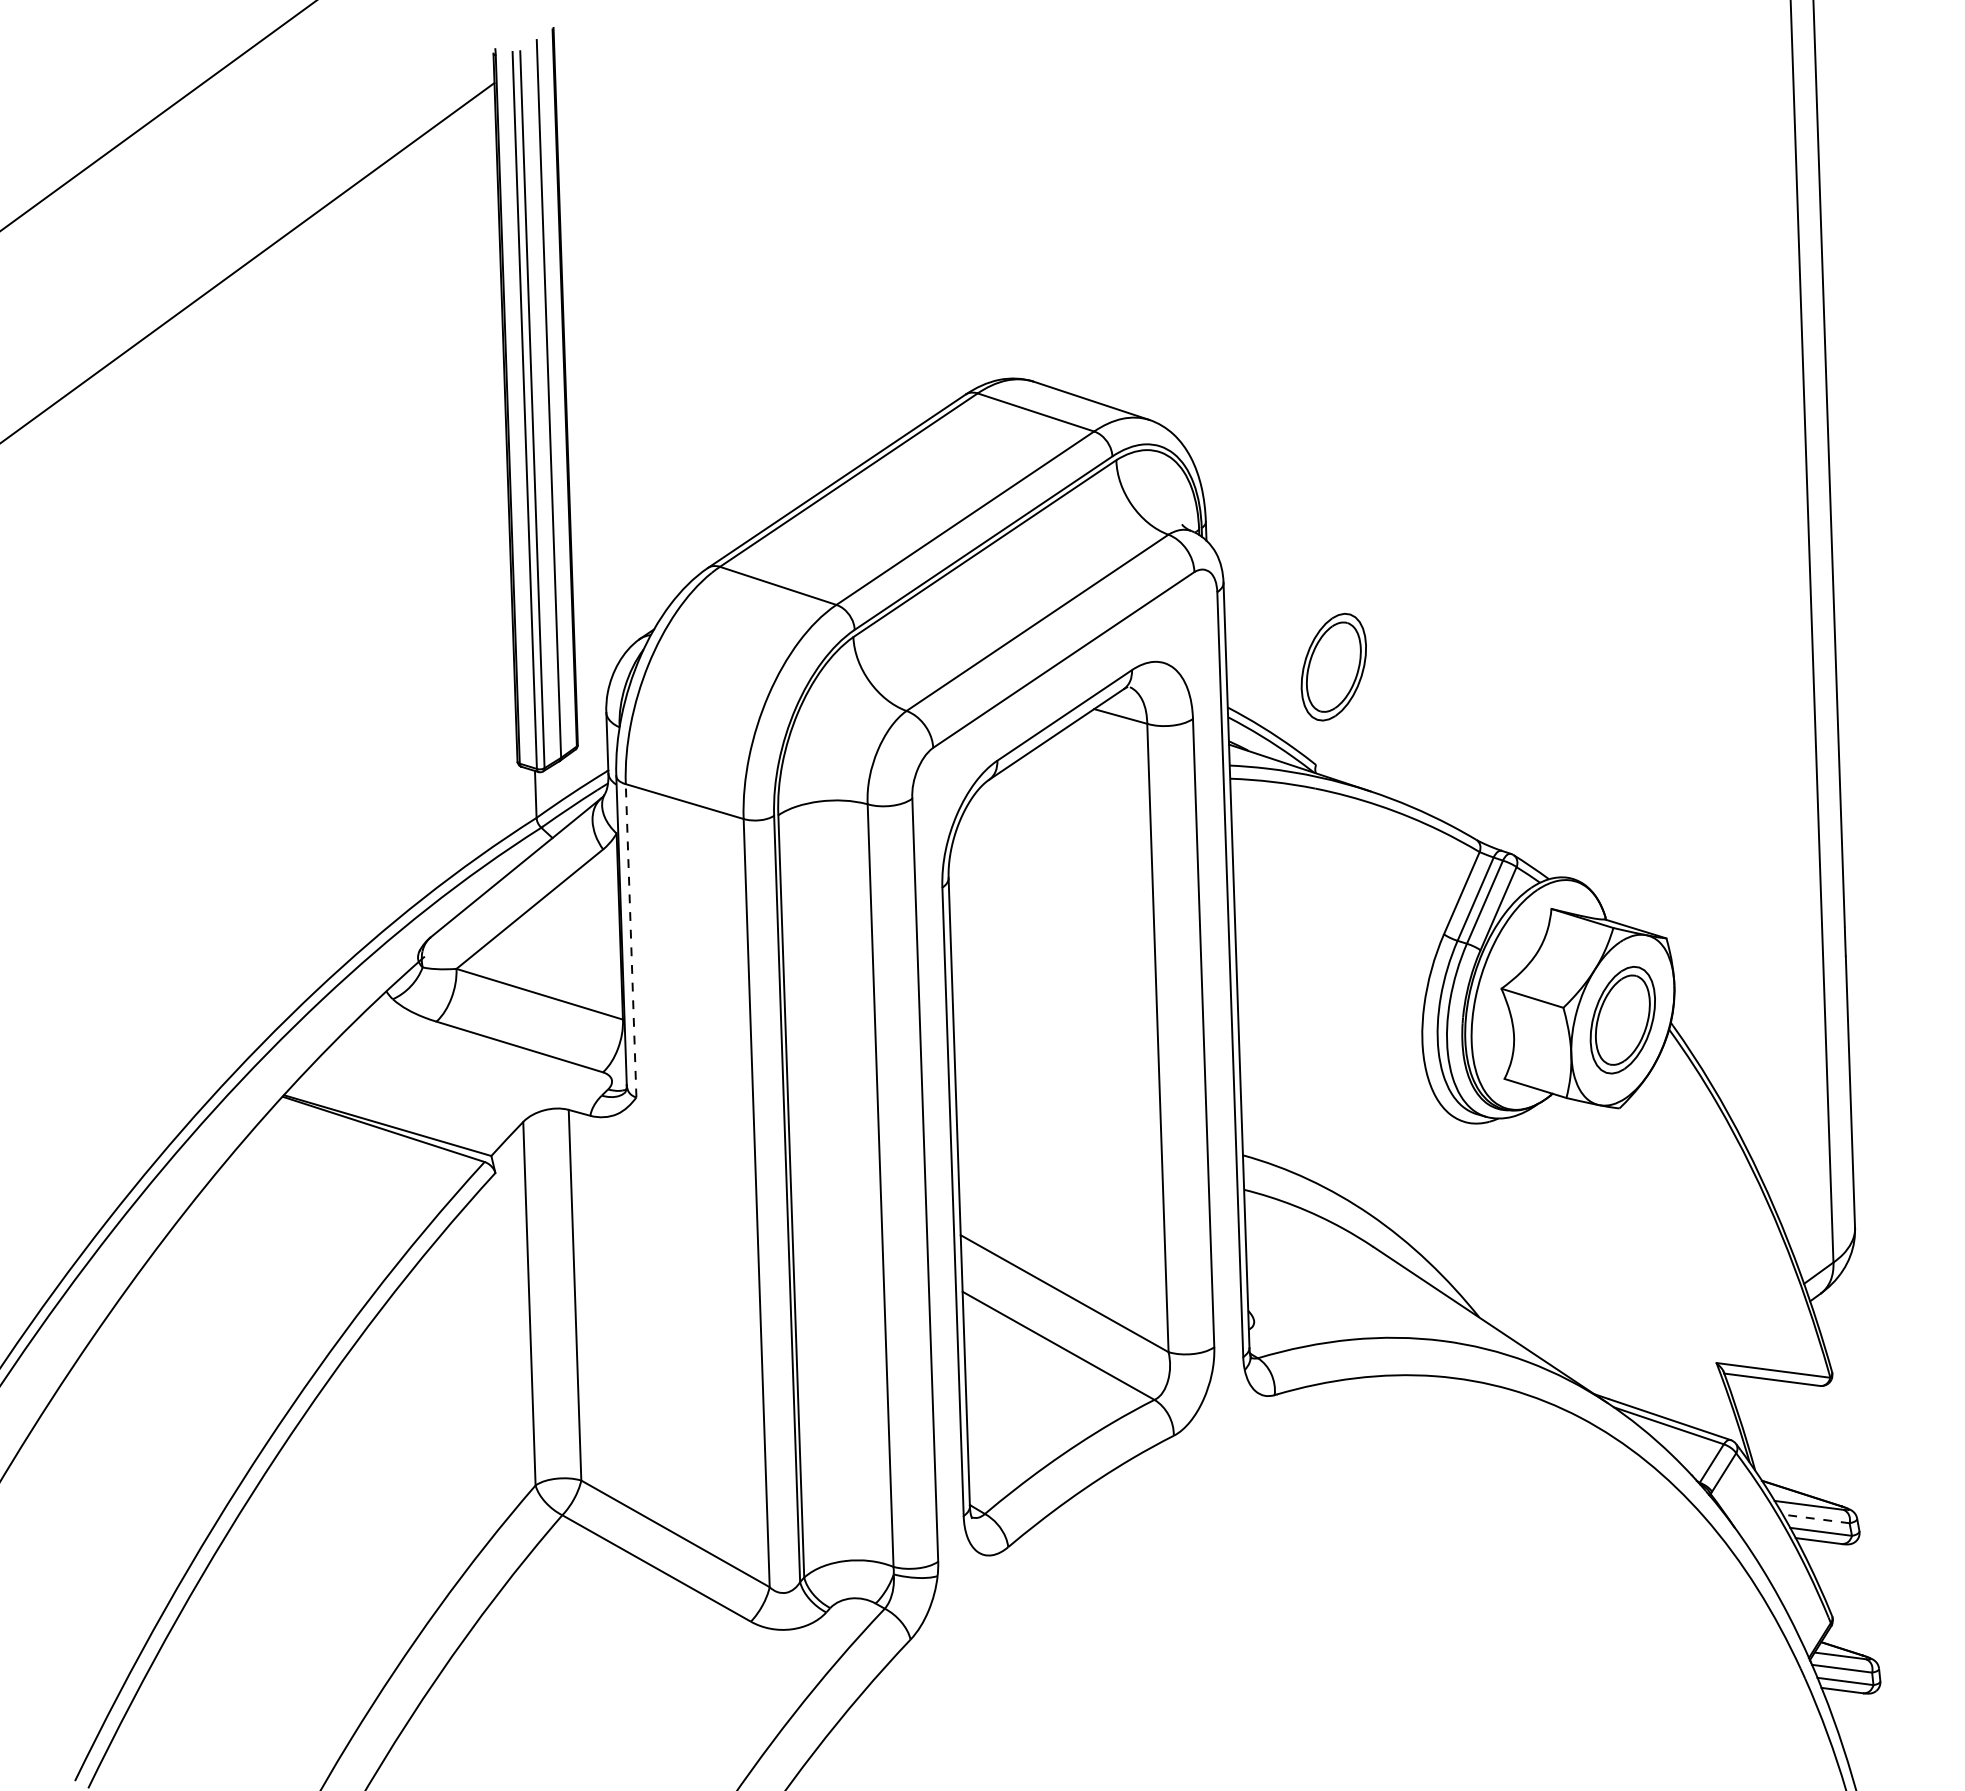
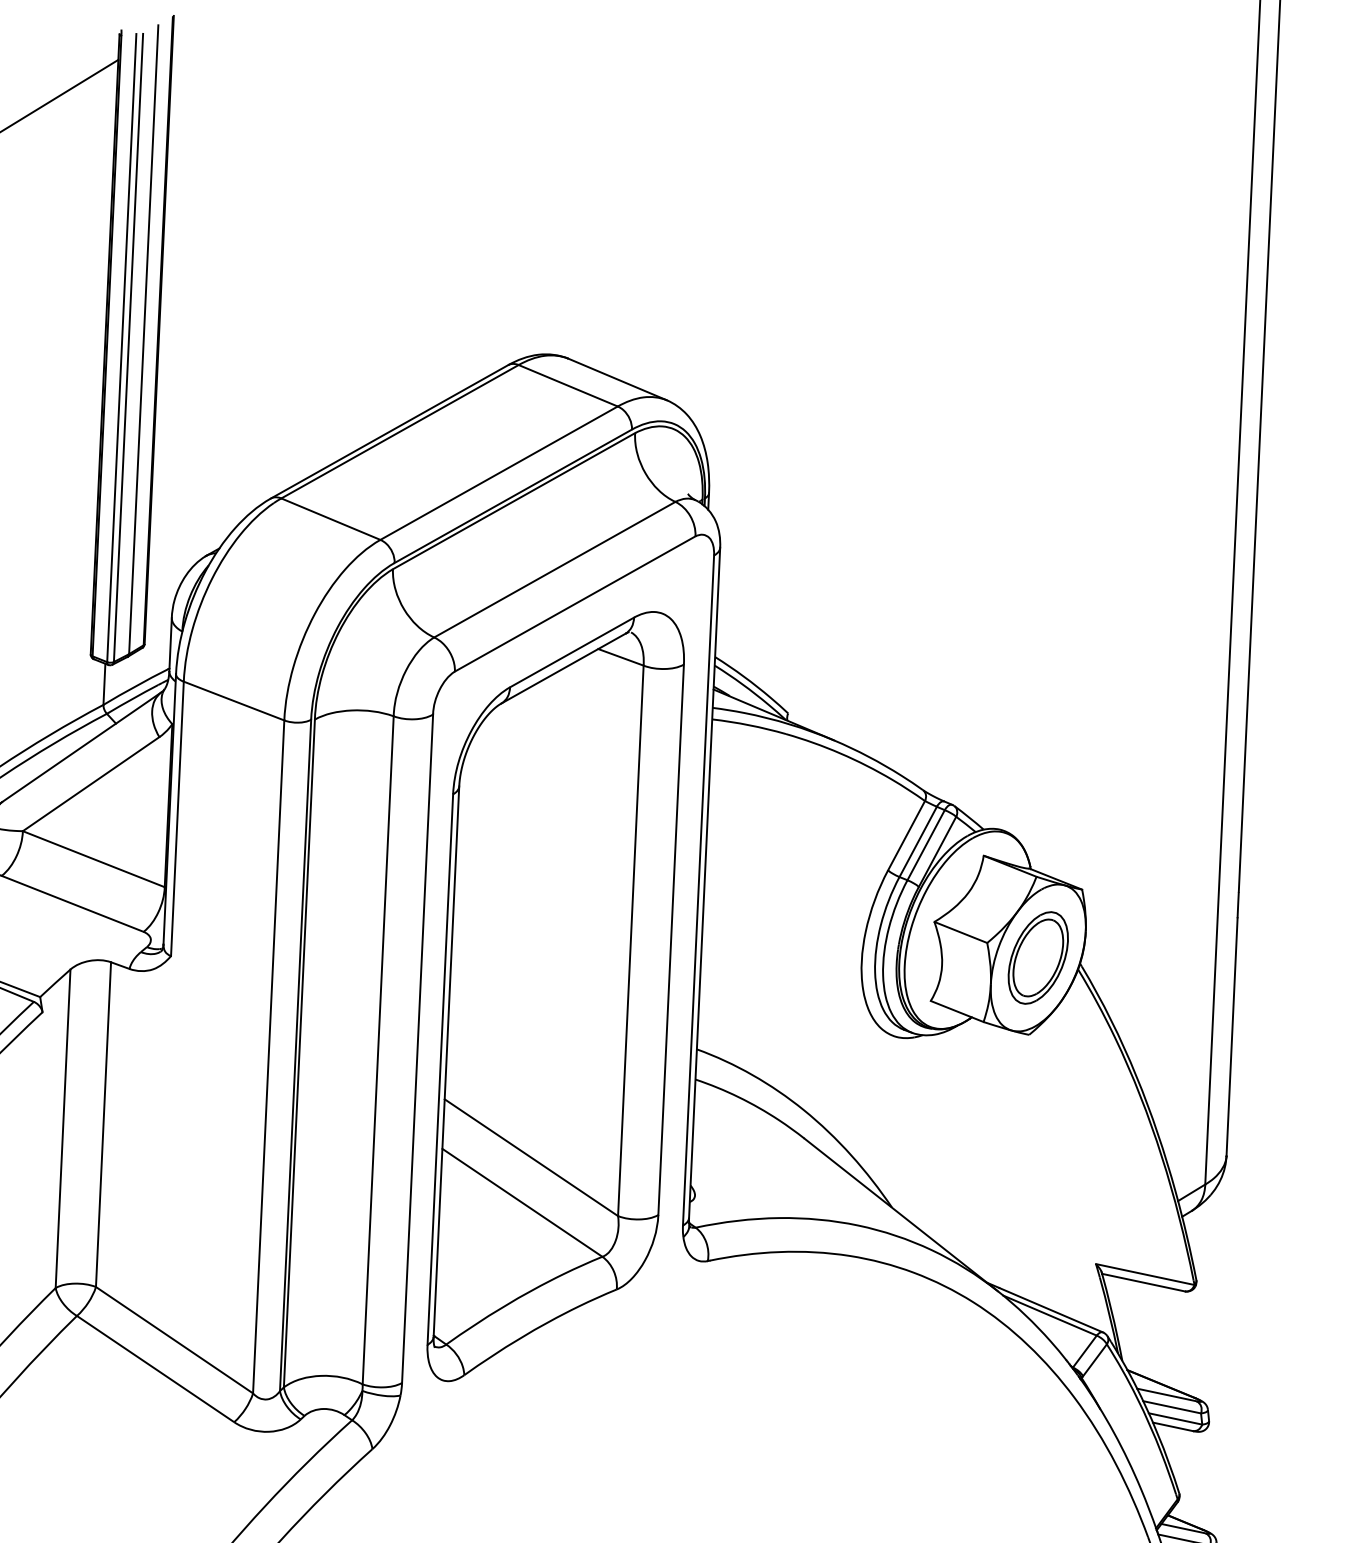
part: (1333, 666) -> (810, 628), removed
line: (631, 940) -> (177, 818), dashed -> solid
line: (1816, 1518) -> (1172, 1406), dashed -> solid

